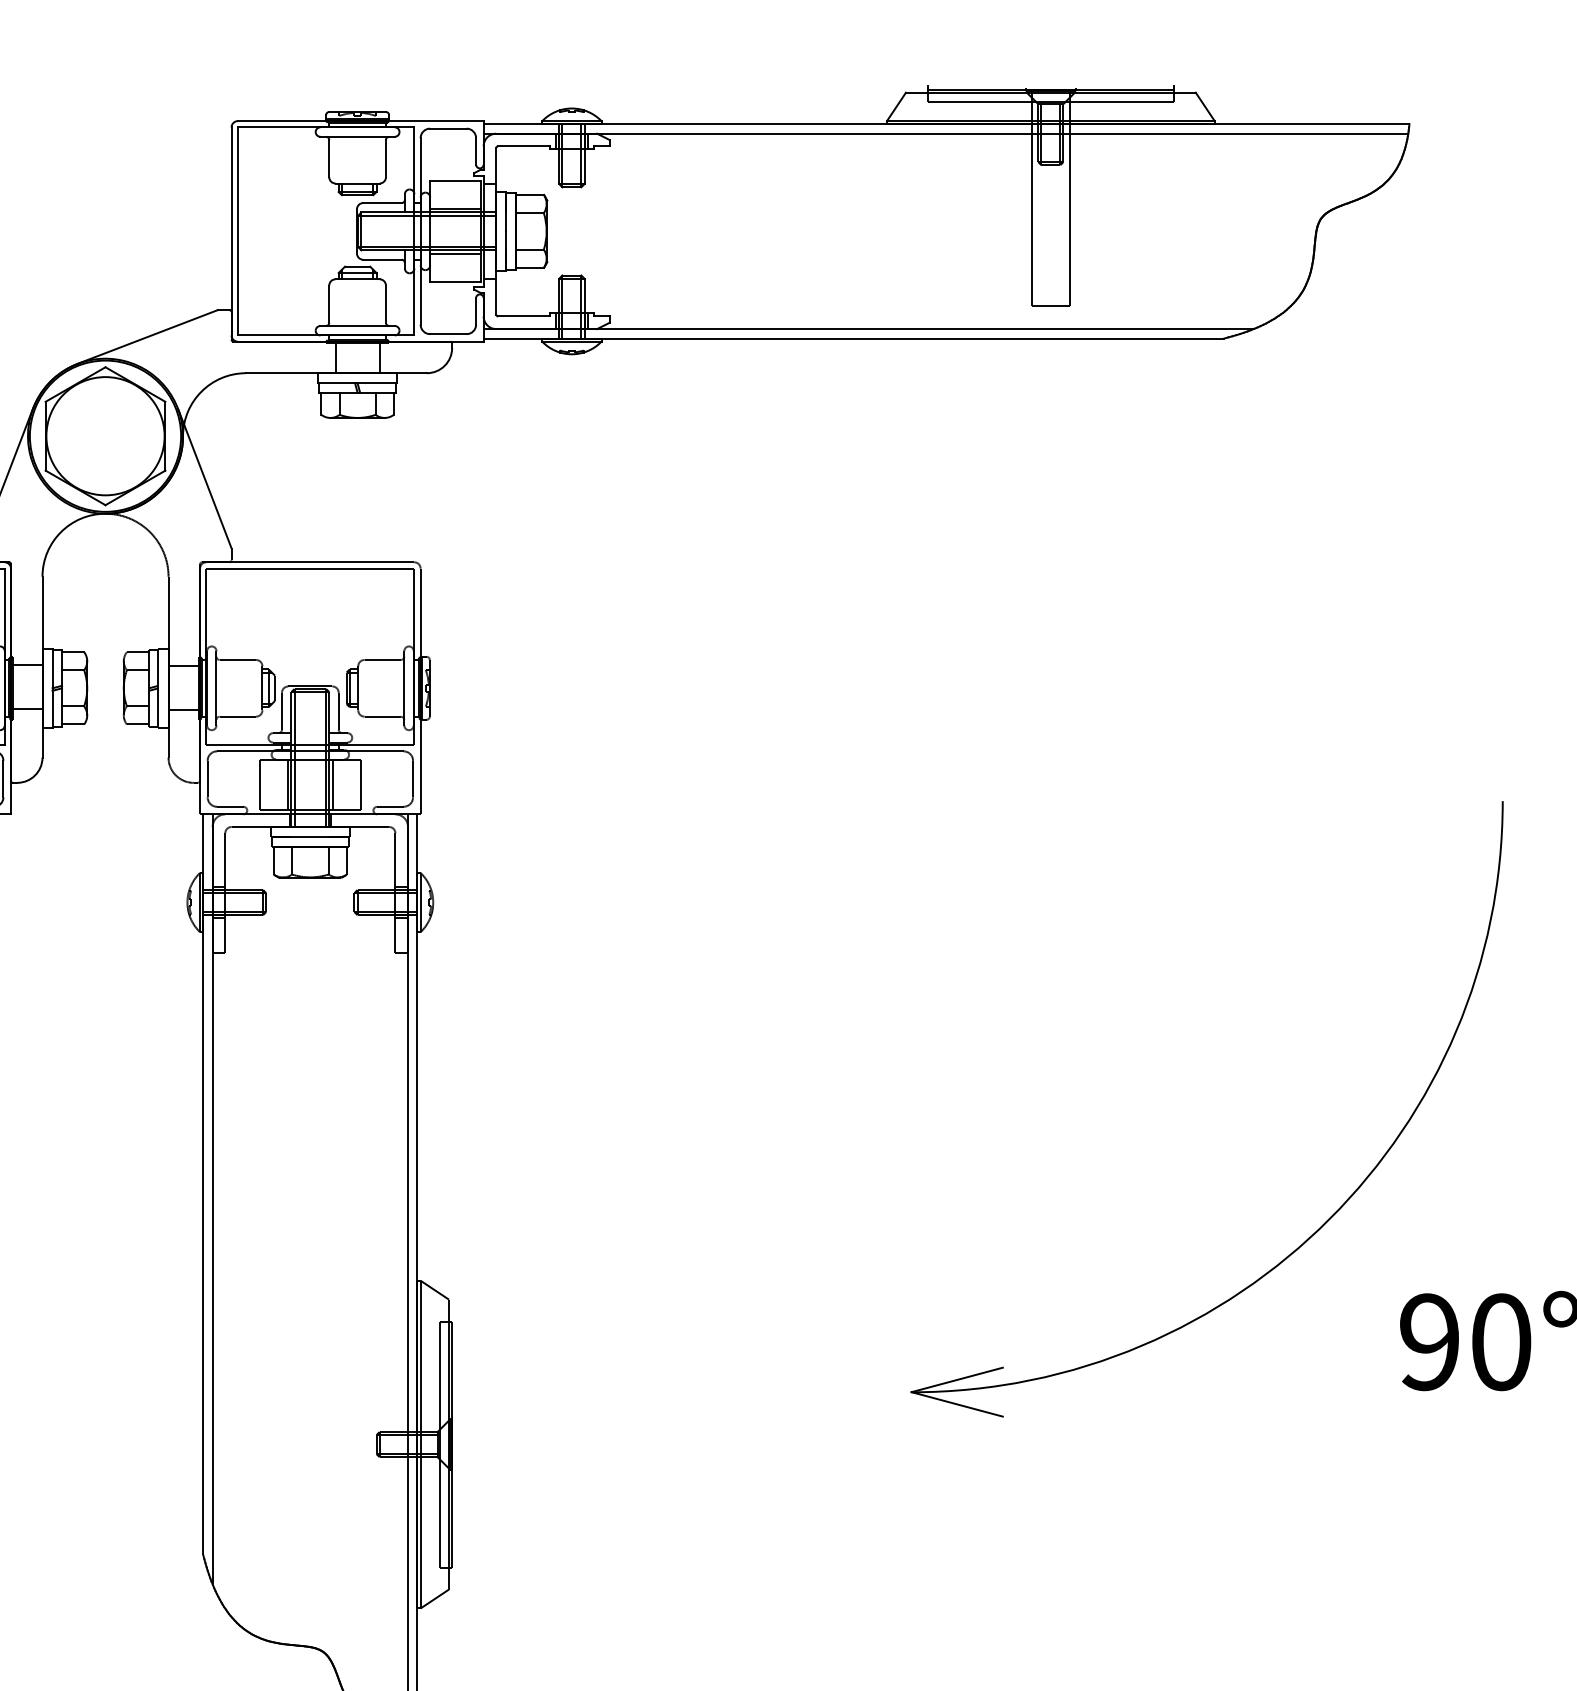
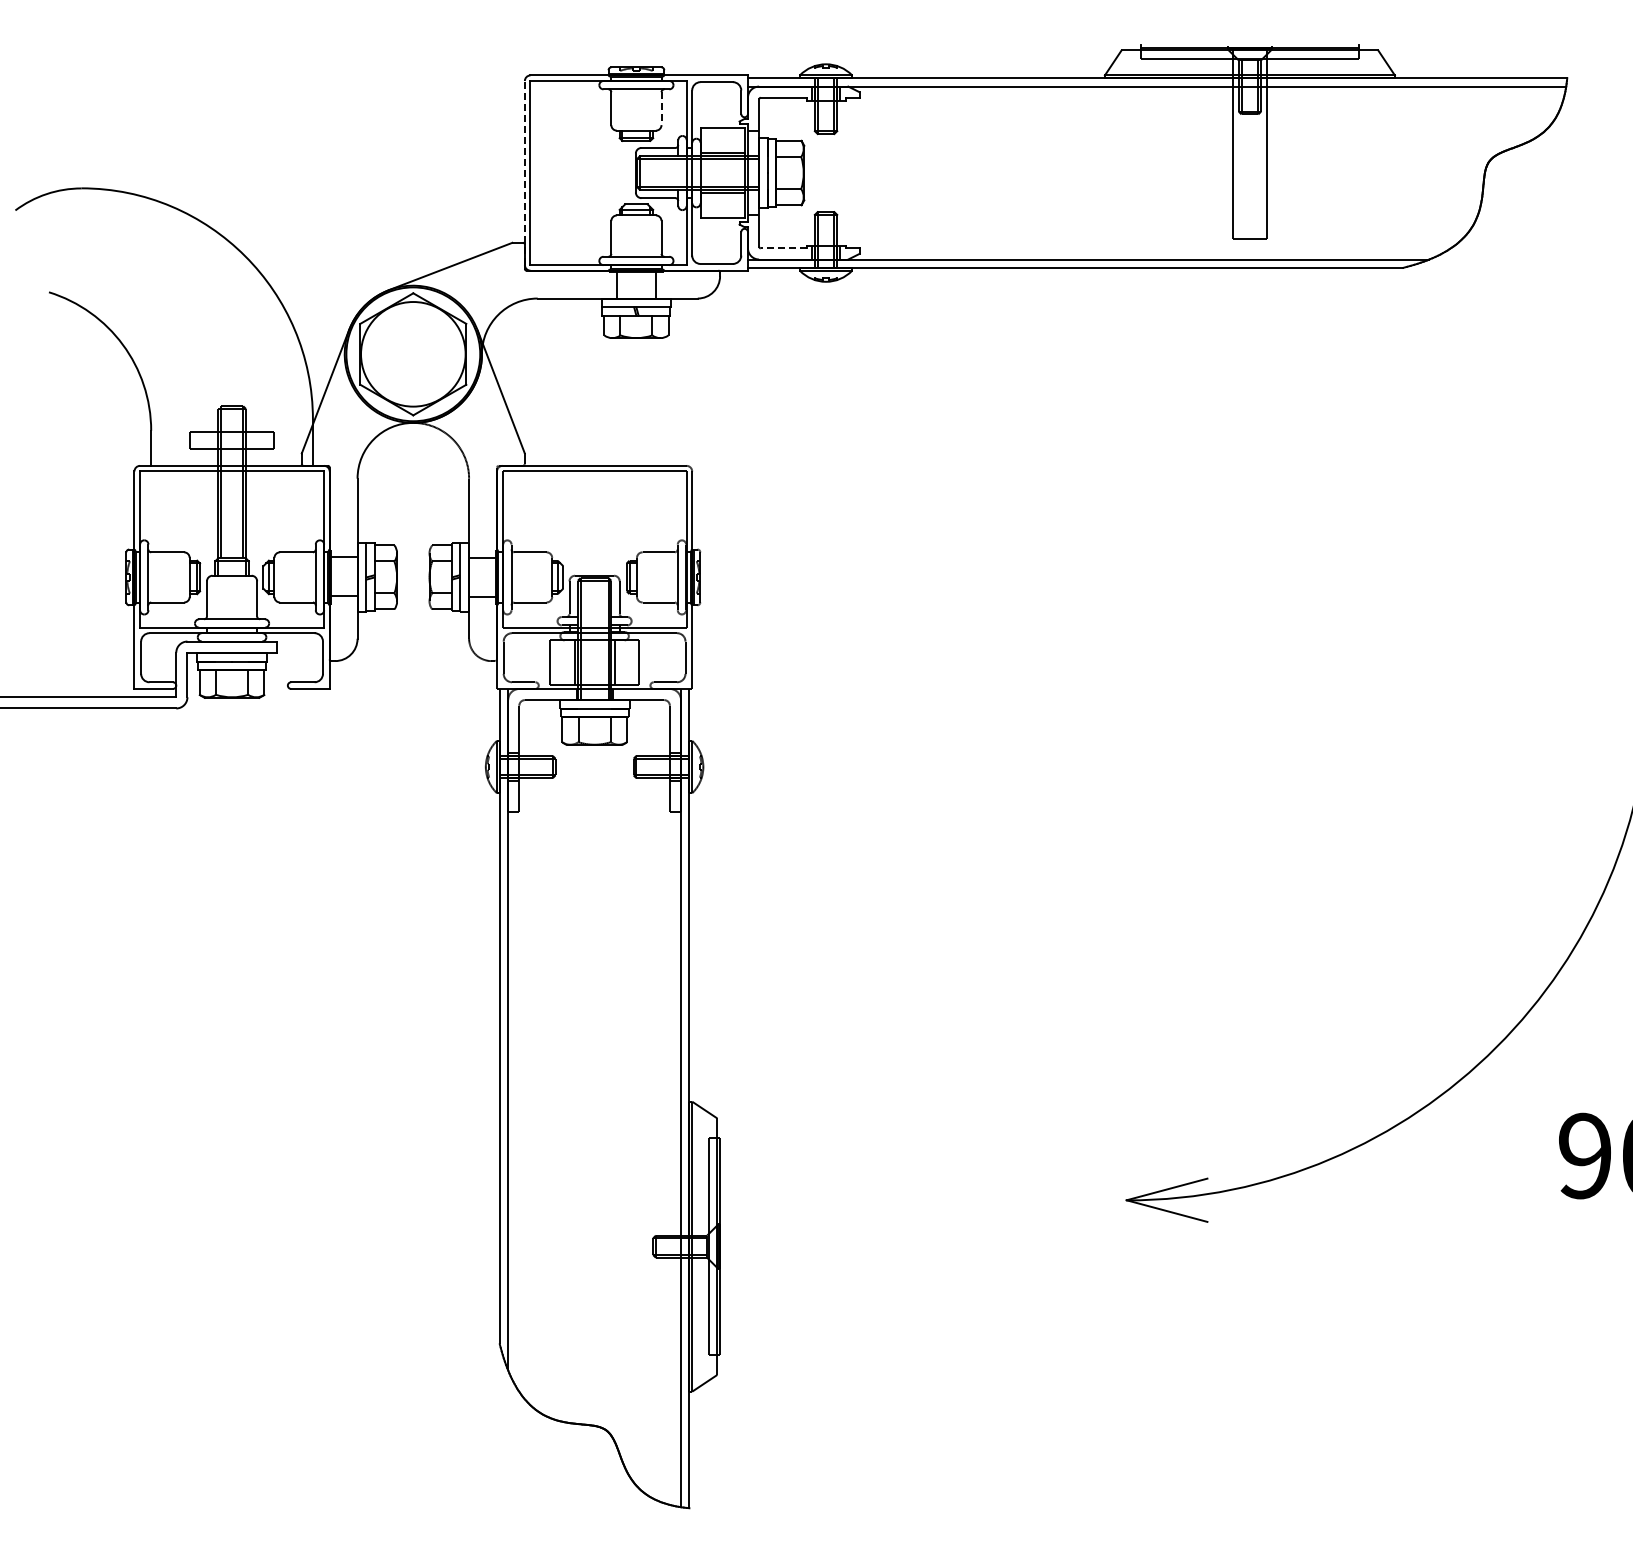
line: (385, 159) -> (661, 109), solid -> dashed
line: (231, 230) -> (524, 172), solid -> dashed
line: (523, 316) -> (783, 248), solid -> dashed

